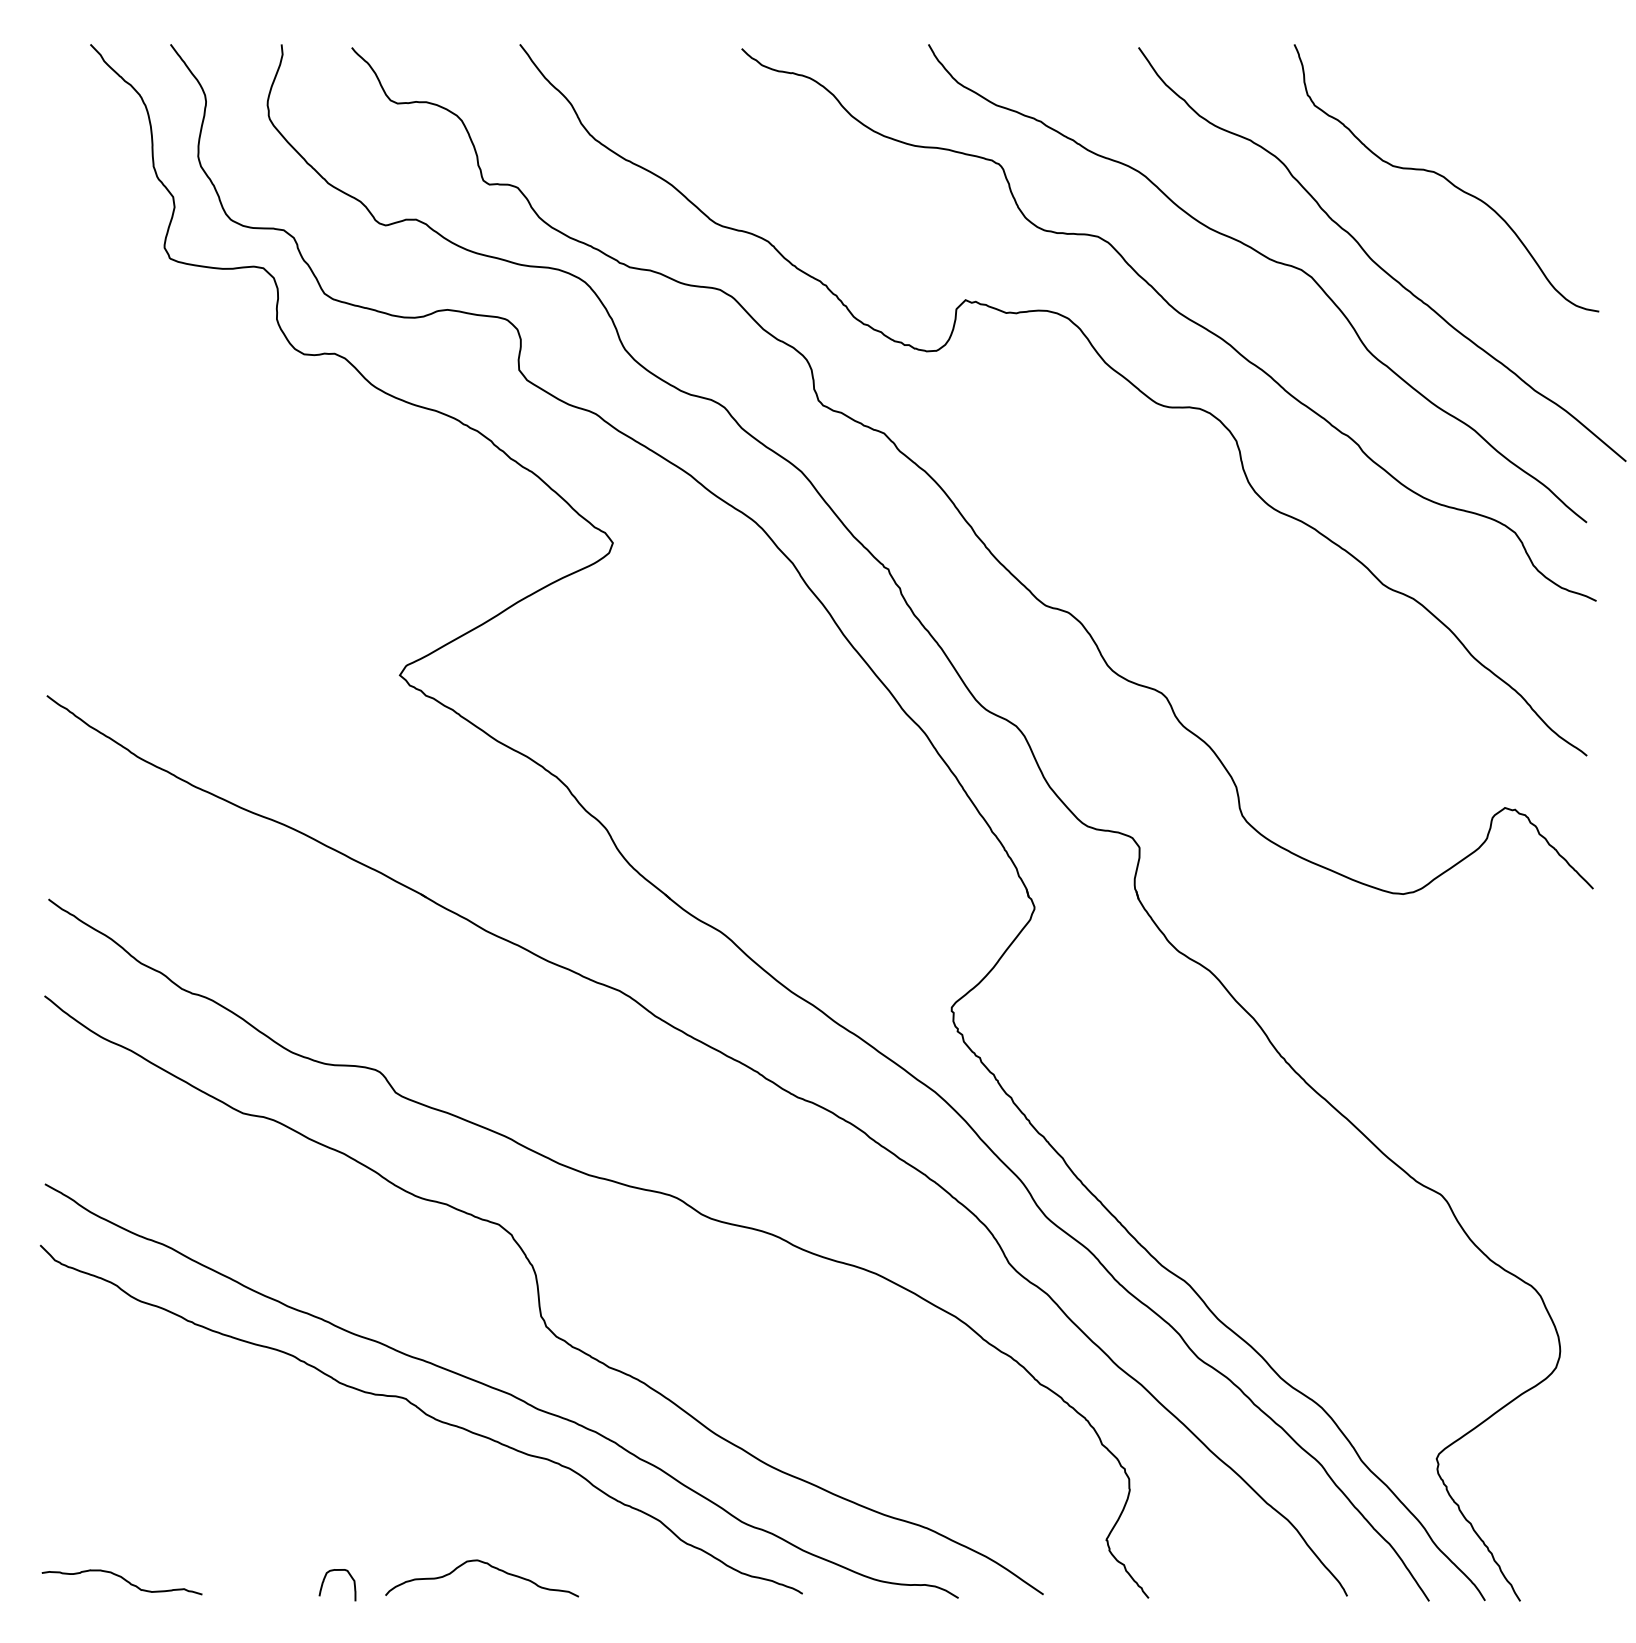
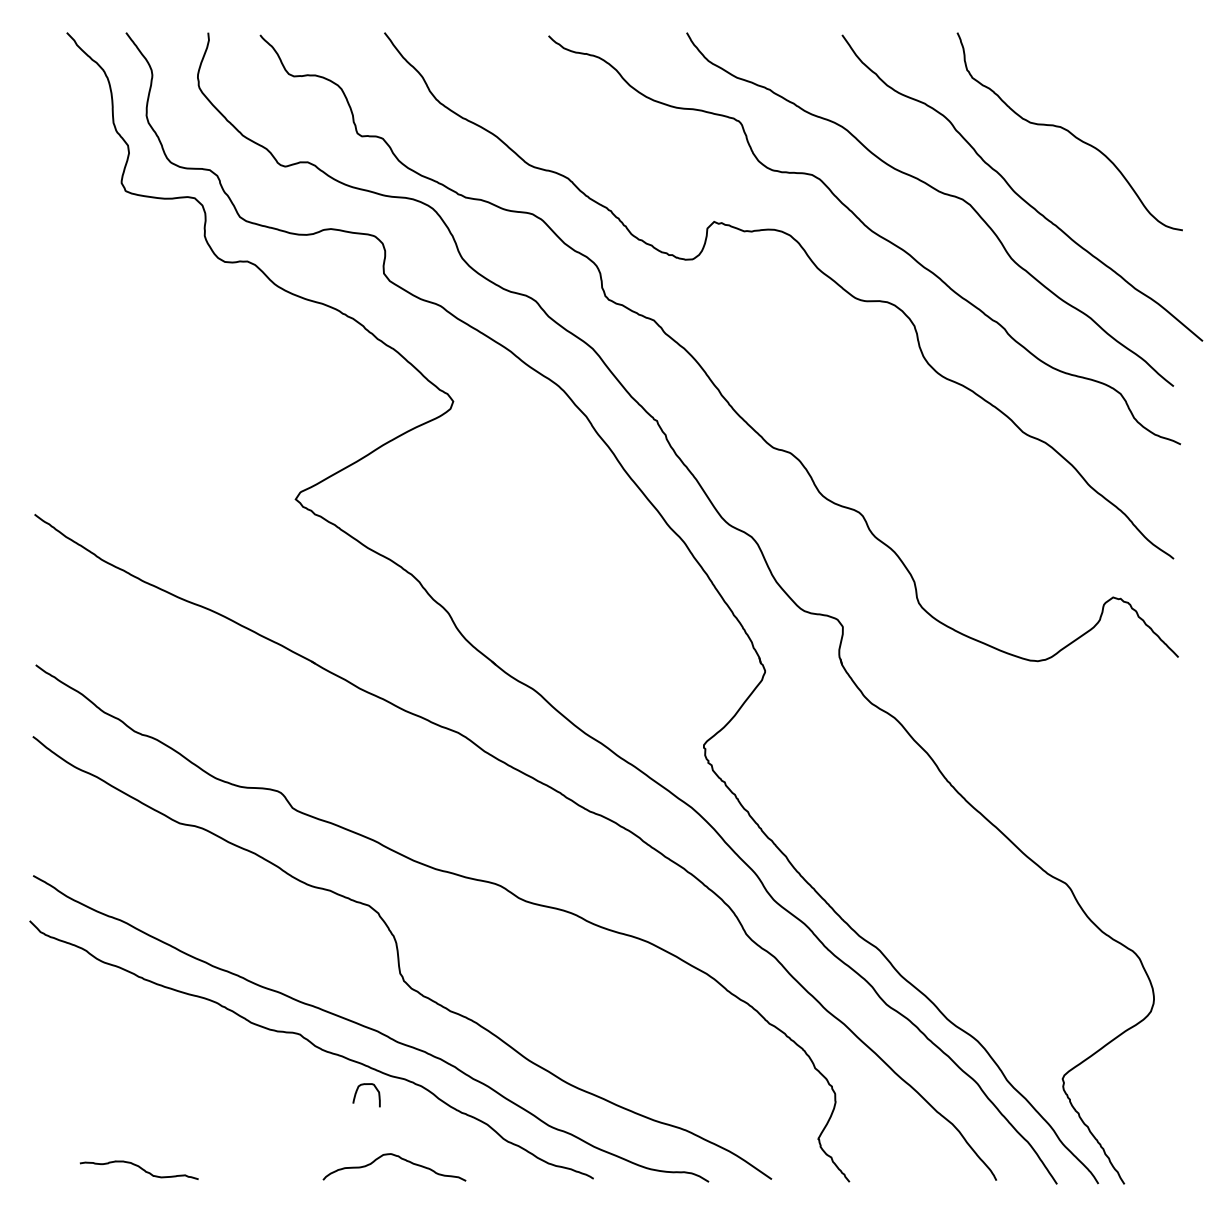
curve: (488, 1566) -> (399, 1158), moved
curve: (122, 1579) -> (139, 1168), moved
curve: (325, 1581) -> (357, 1092), moved

